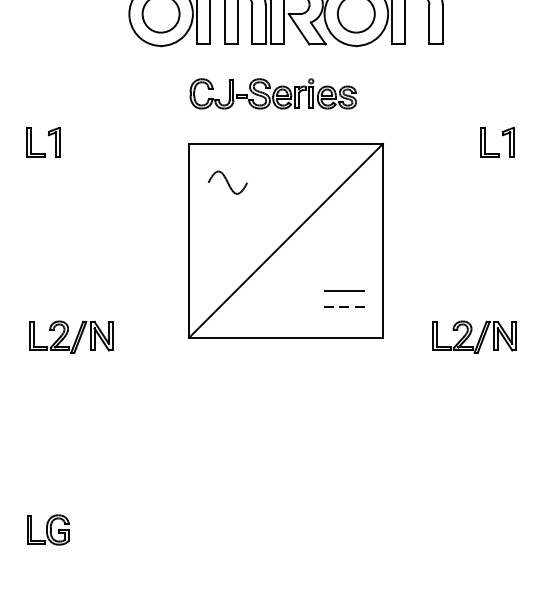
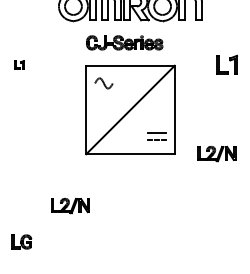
part: (42, 141) -> (19, 64), size x0.6
part: (498, 141) -> (227, 64), size x1.4
part: (71, 336) -> (70, 205), moved

